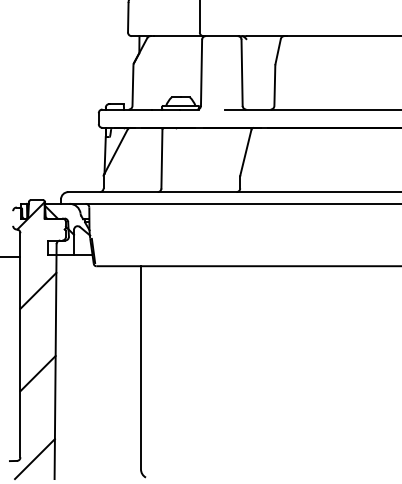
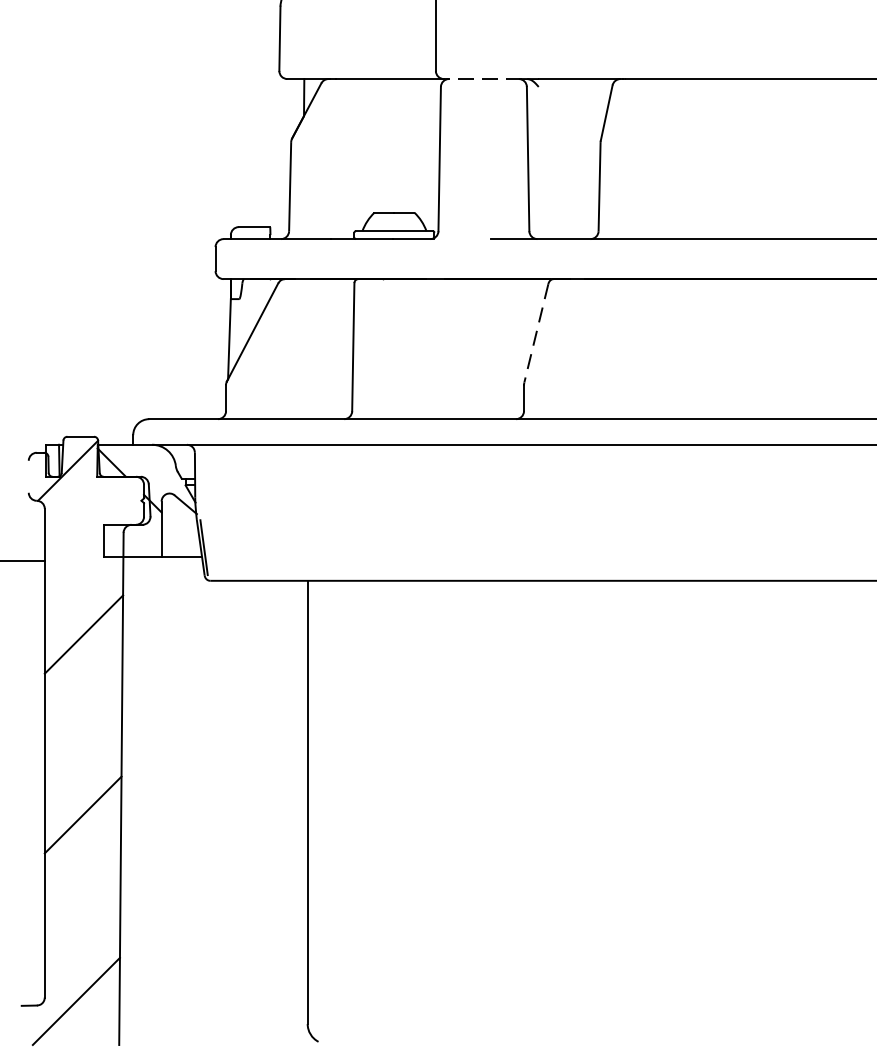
line: (221, 36) -> (483, 79), solid -> dashed
line: (245, 153) -> (535, 334), solid -> dashed

